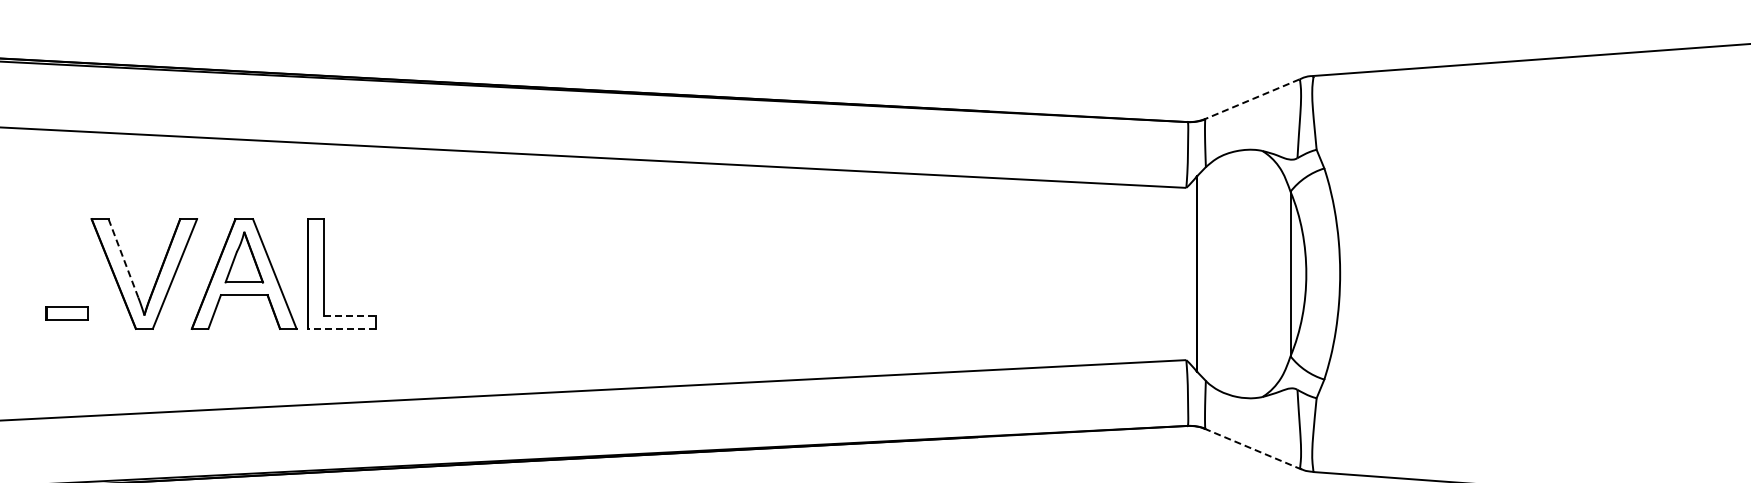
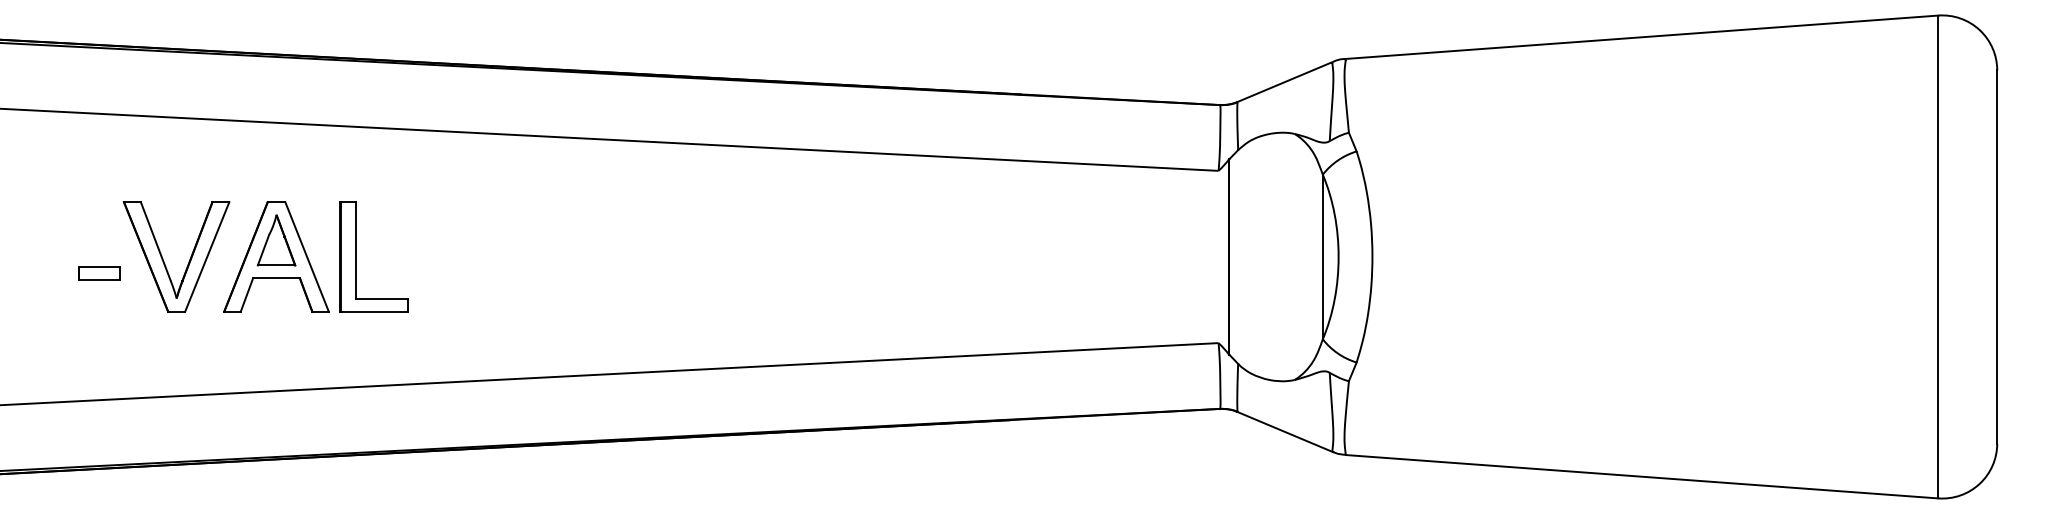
line: (1252, 99) -> (1284, 82), dashed -> solid
line: (123, 258) -> (155, 241), dashed -> solid
part: (67, 313) -> (99, 273), moved
line: (350, 316) -> (382, 299), dashed -> solid
line: (342, 328) -> (374, 311), dashed -> solid
line: (1253, 449) -> (1285, 432), dashed -> solid

